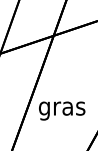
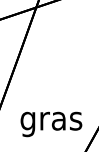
text: (62, 110) -> (51, 123), moved

